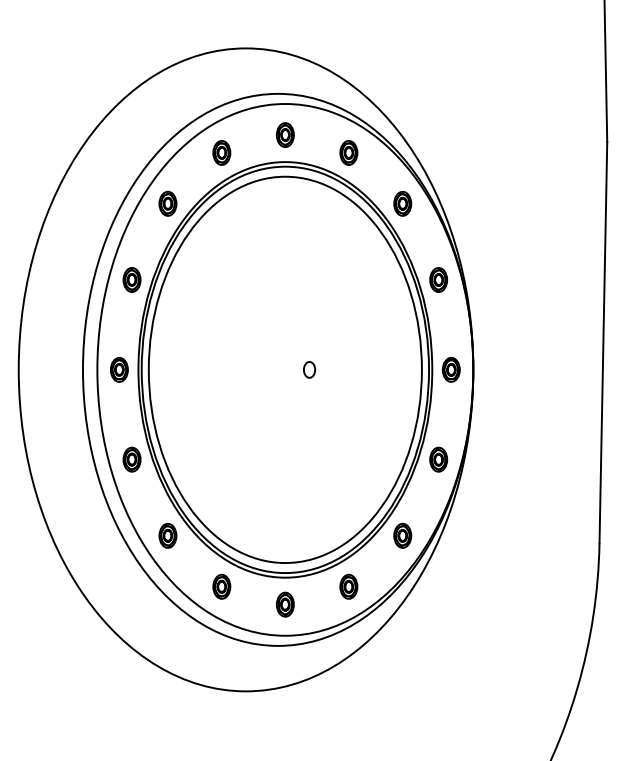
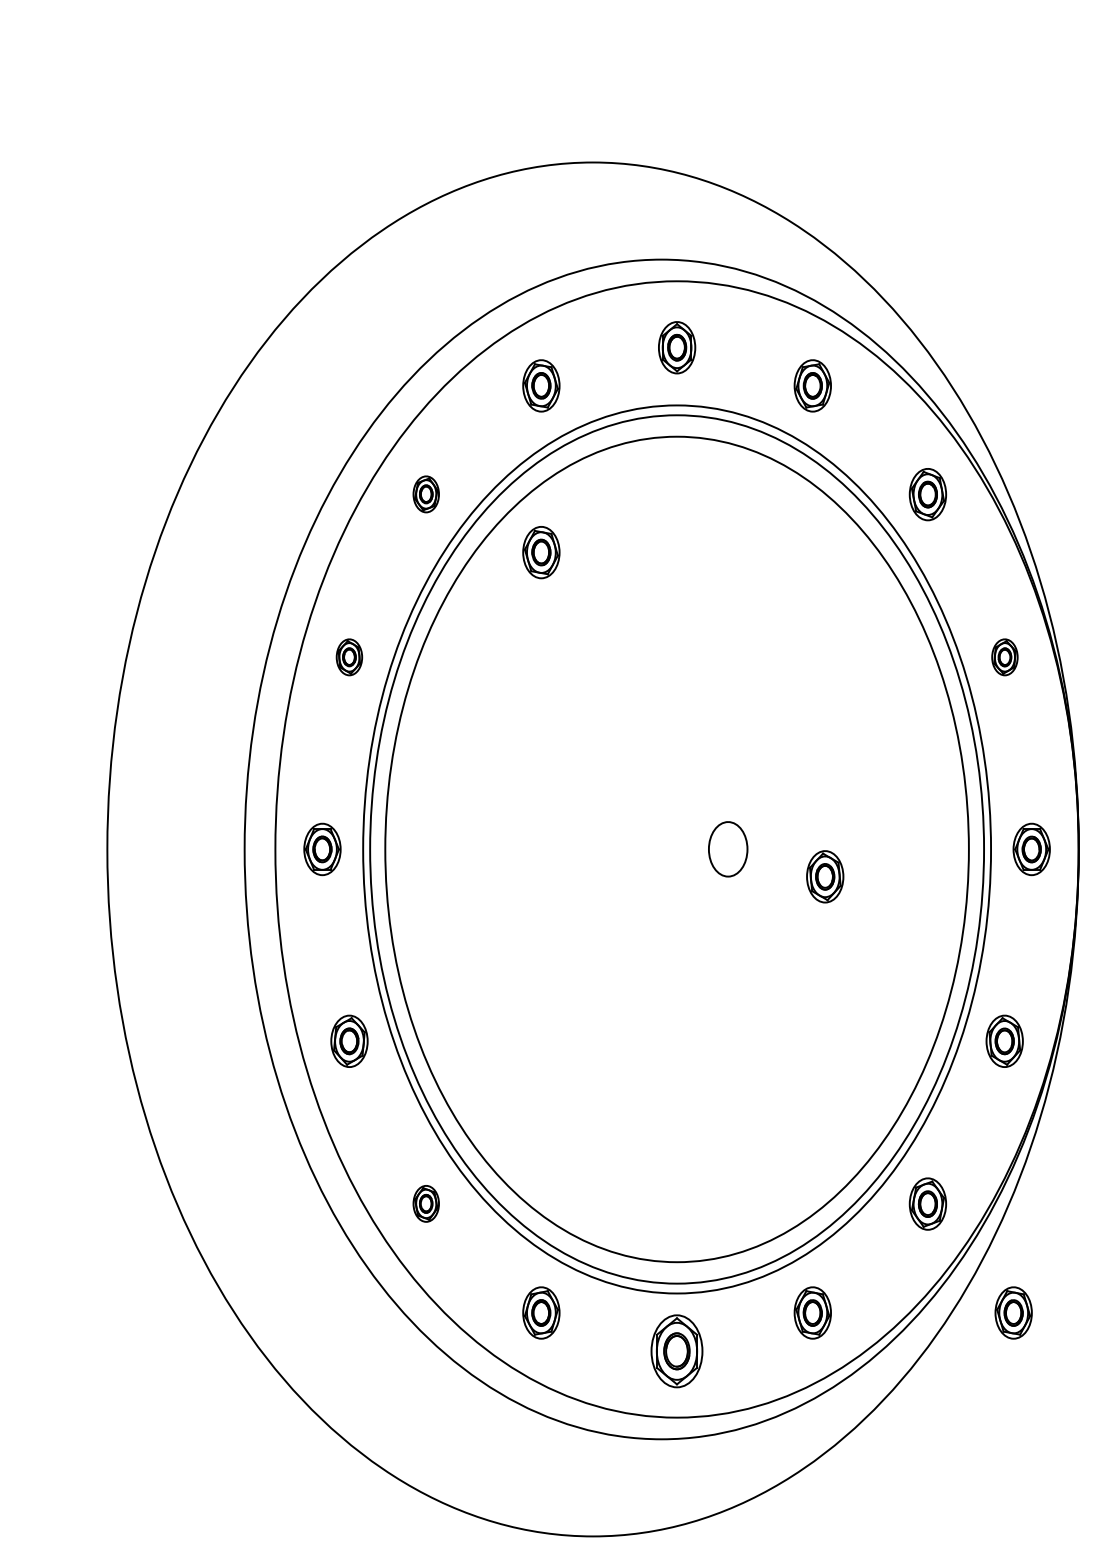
part: (167, 203) -> (425, 493), size x0.7
part: (221, 230) -> (540, 551), added
part: (131, 279) -> (348, 656), size x0.7
part: (438, 279) -> (1004, 656), size x0.7
part: (309, 369) -> (728, 848), size x1.6
part: (354, 382) -> (824, 876), added
part: (167, 535) -> (425, 1203), size x0.7
part: (442, 586) -> (1012, 1312), added
part: (285, 604) -> (677, 1350), size x1.4

